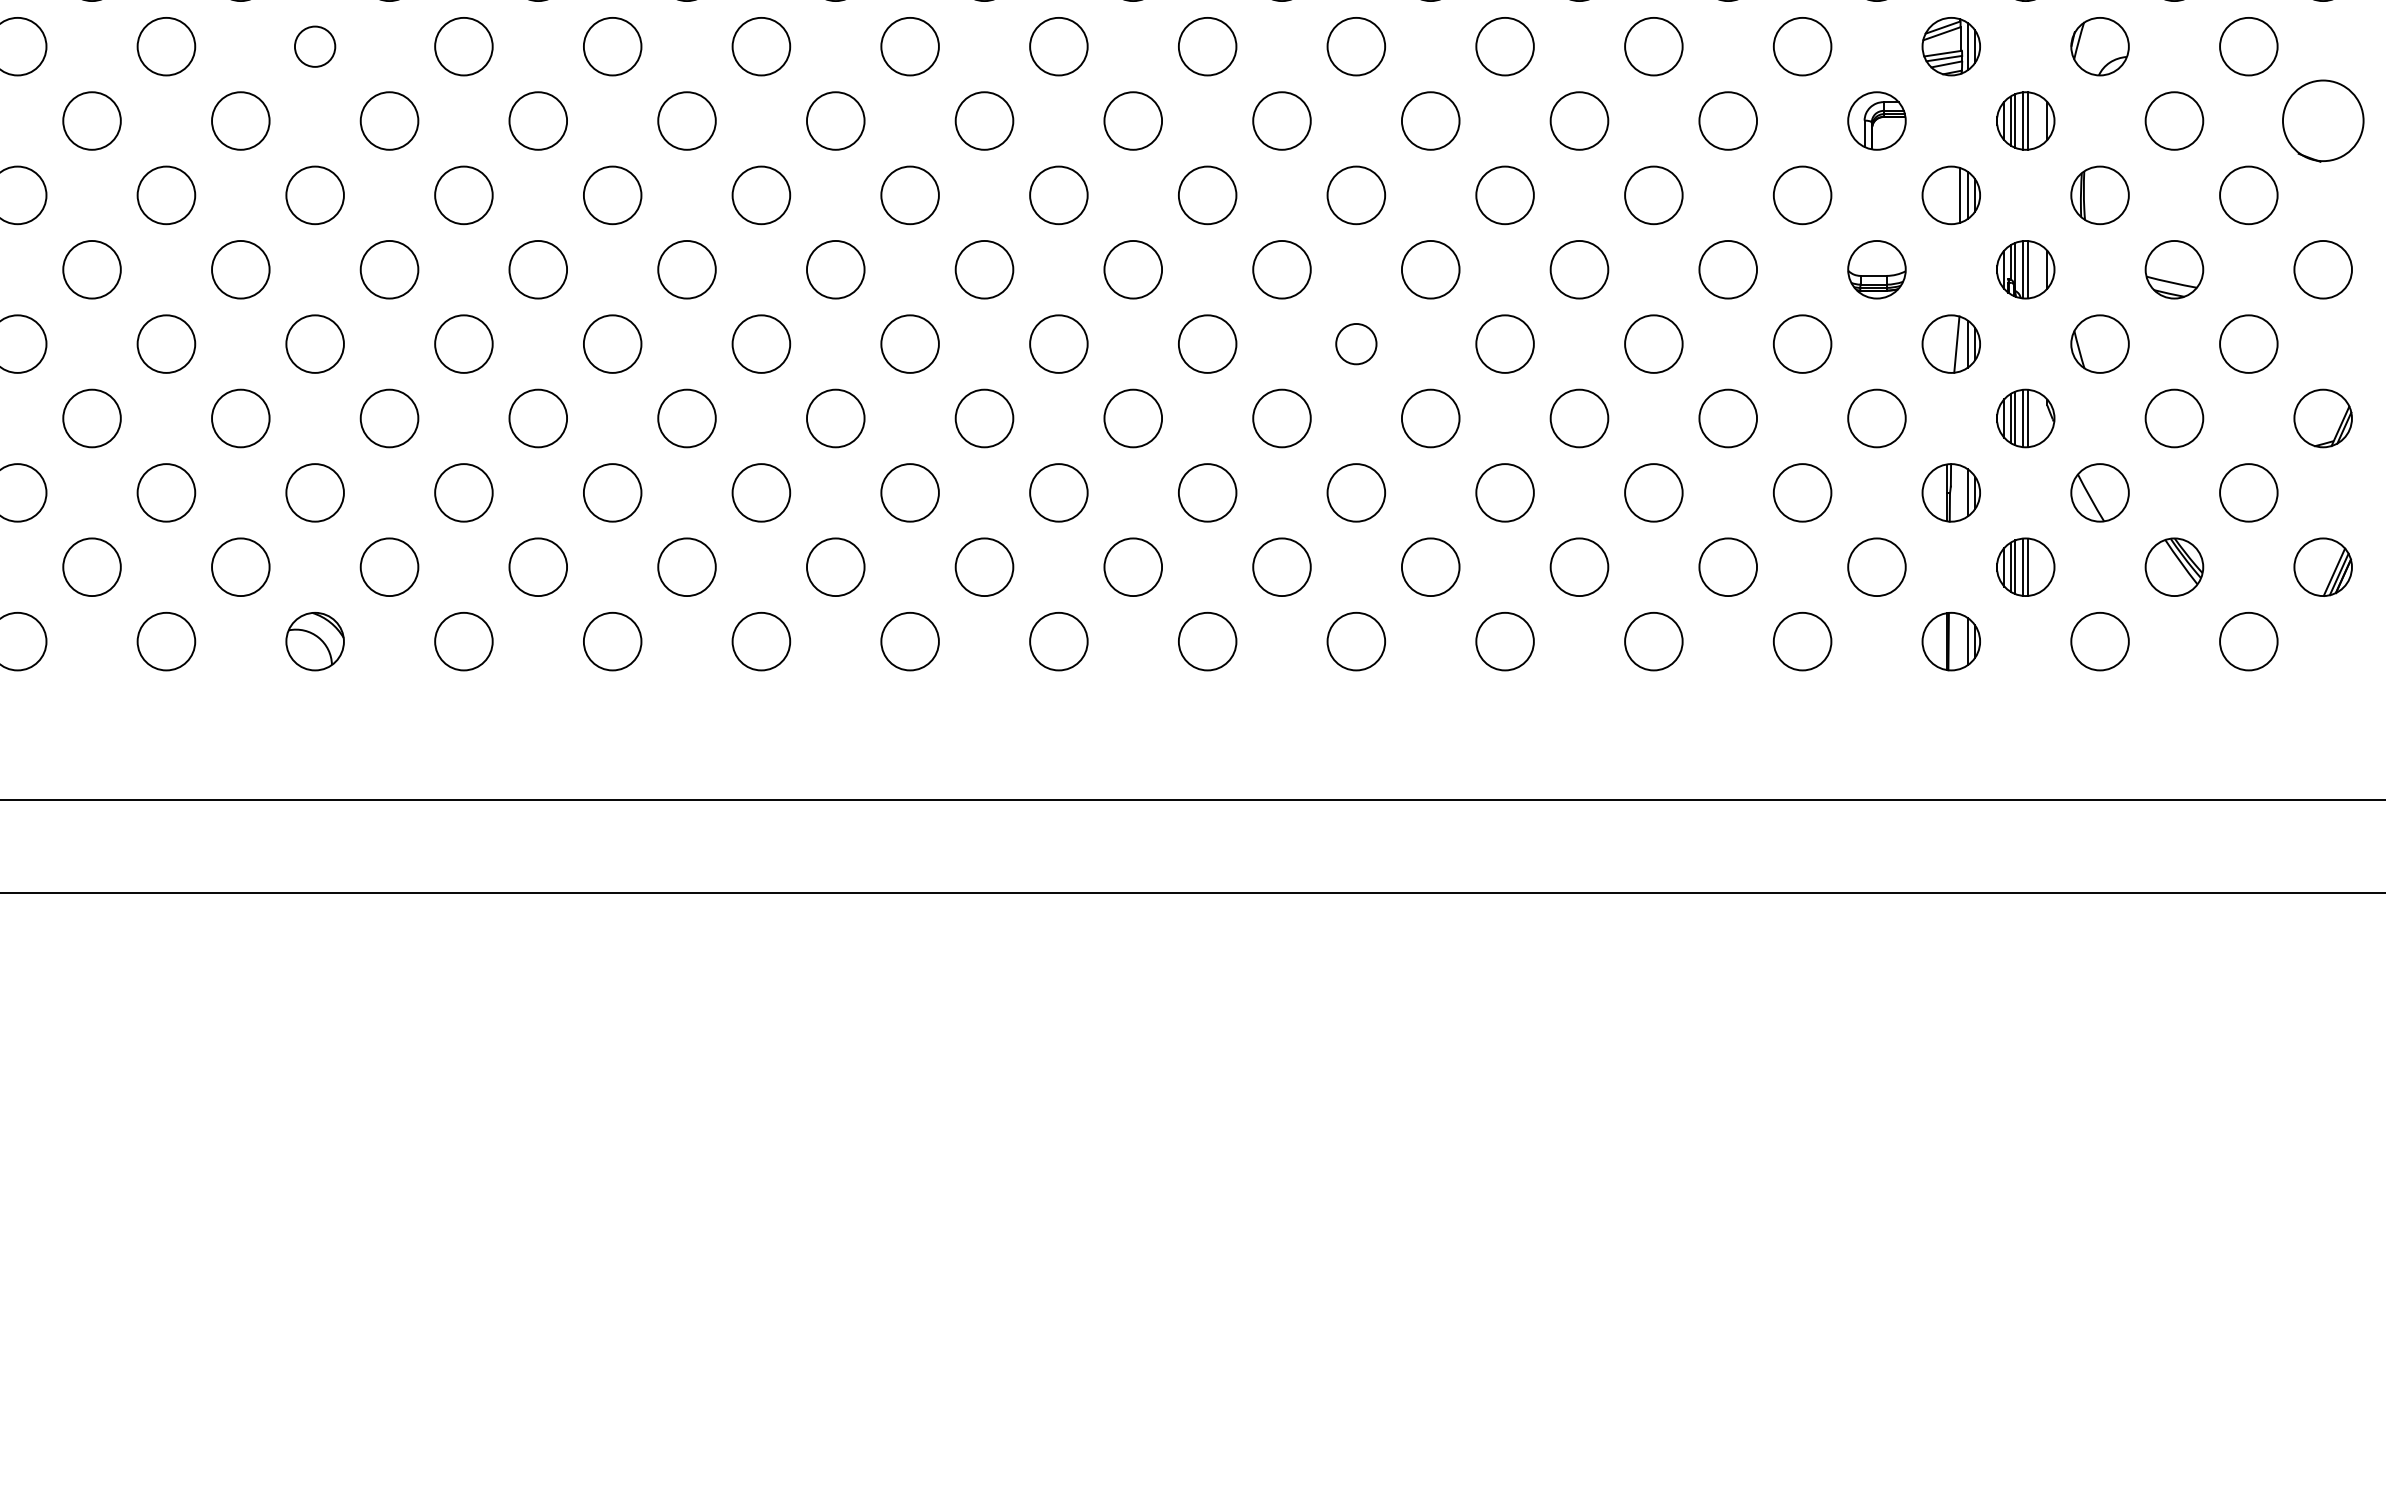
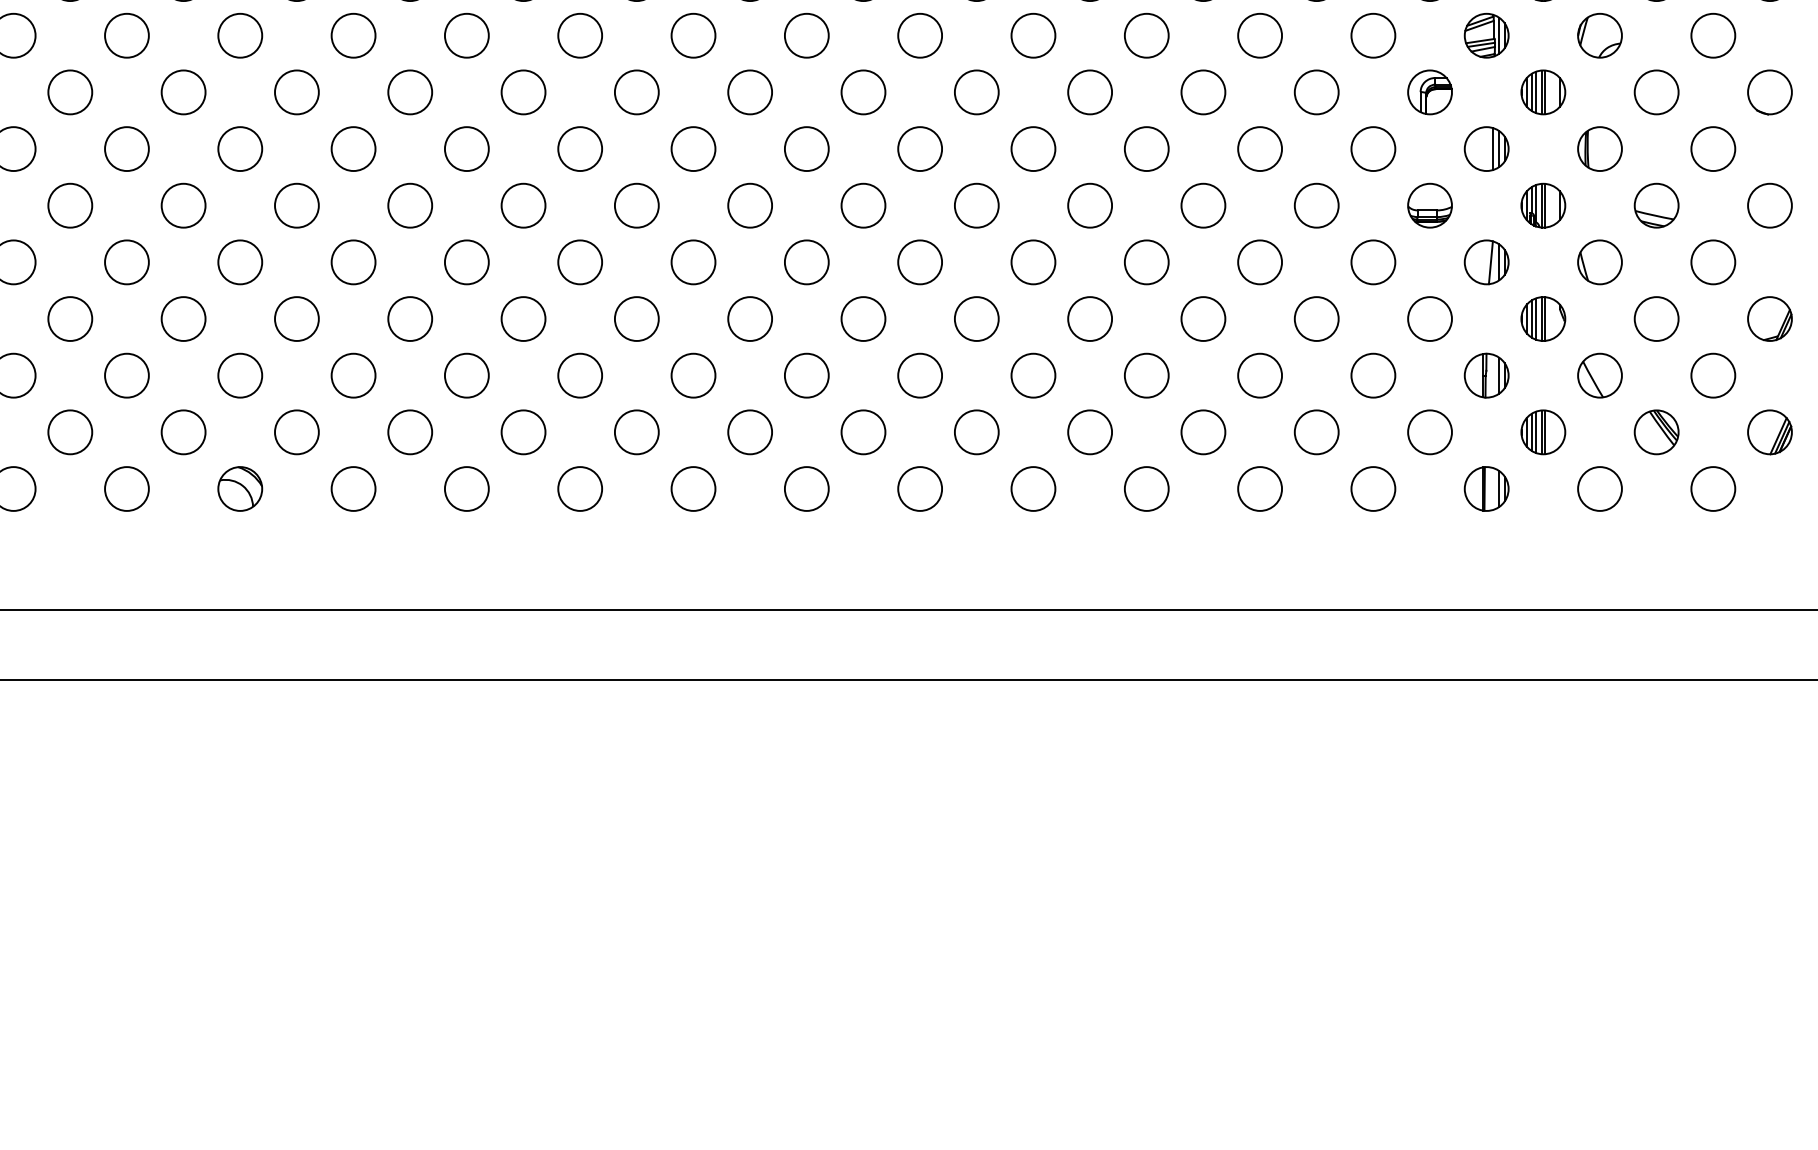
circle: (314, 46) -> (239, 35), size x1.43
part: (2322, 121) -> (1769, 92), size x0.71
circle: (1356, 343) -> (1033, 261), size x1.43

